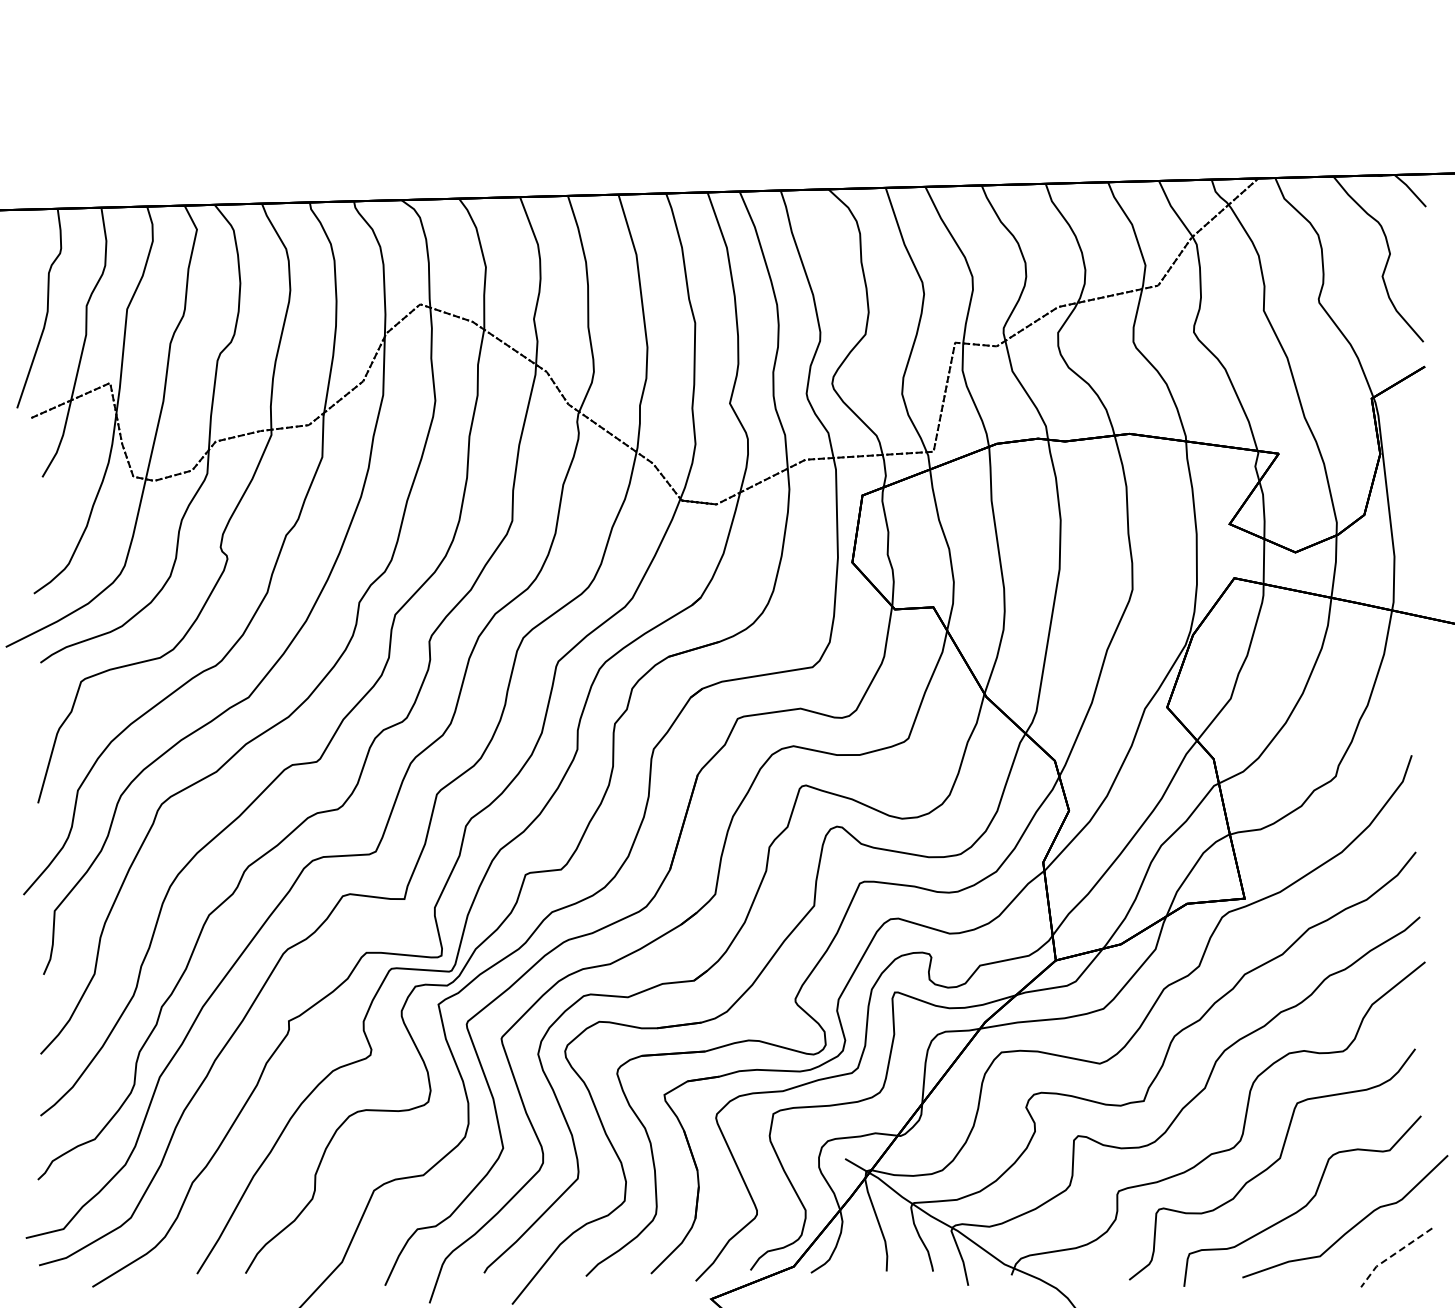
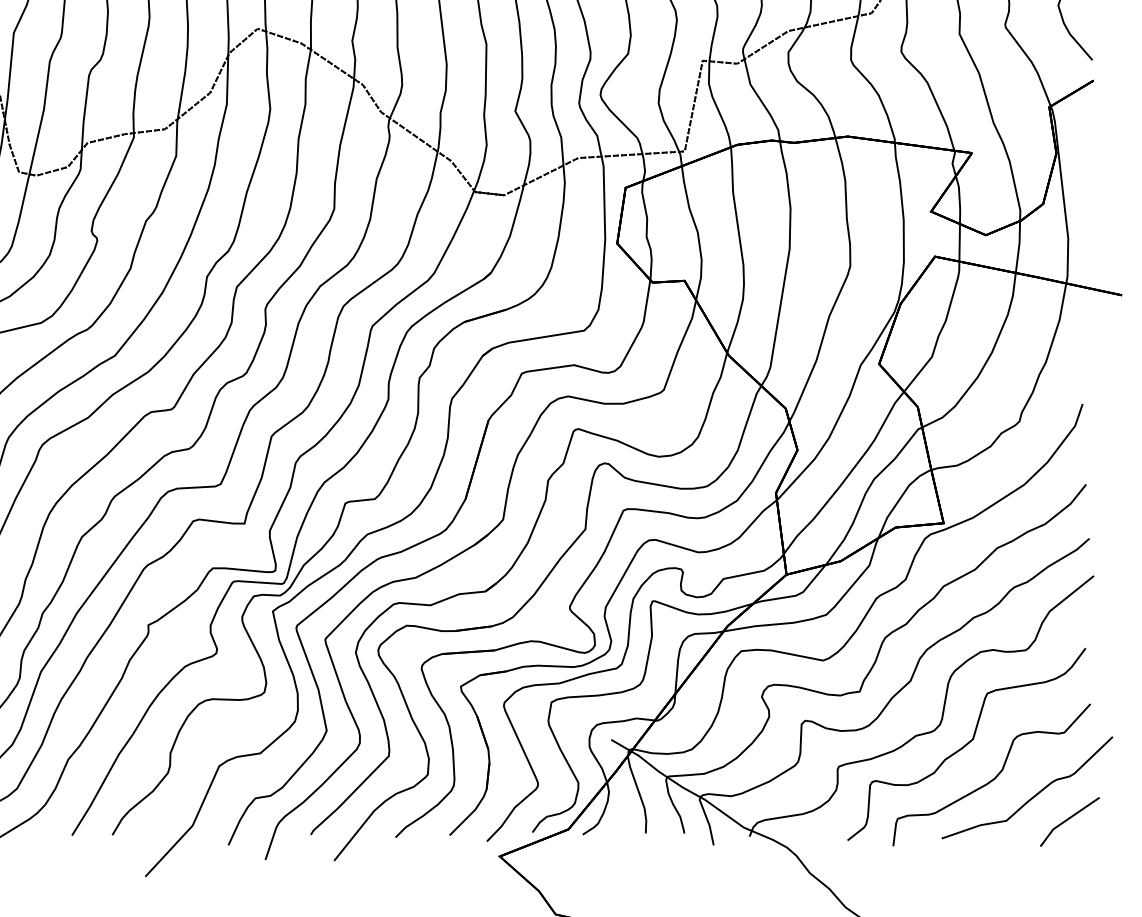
line: (1392, 1255) -> (1066, 820), dashed -> solid

